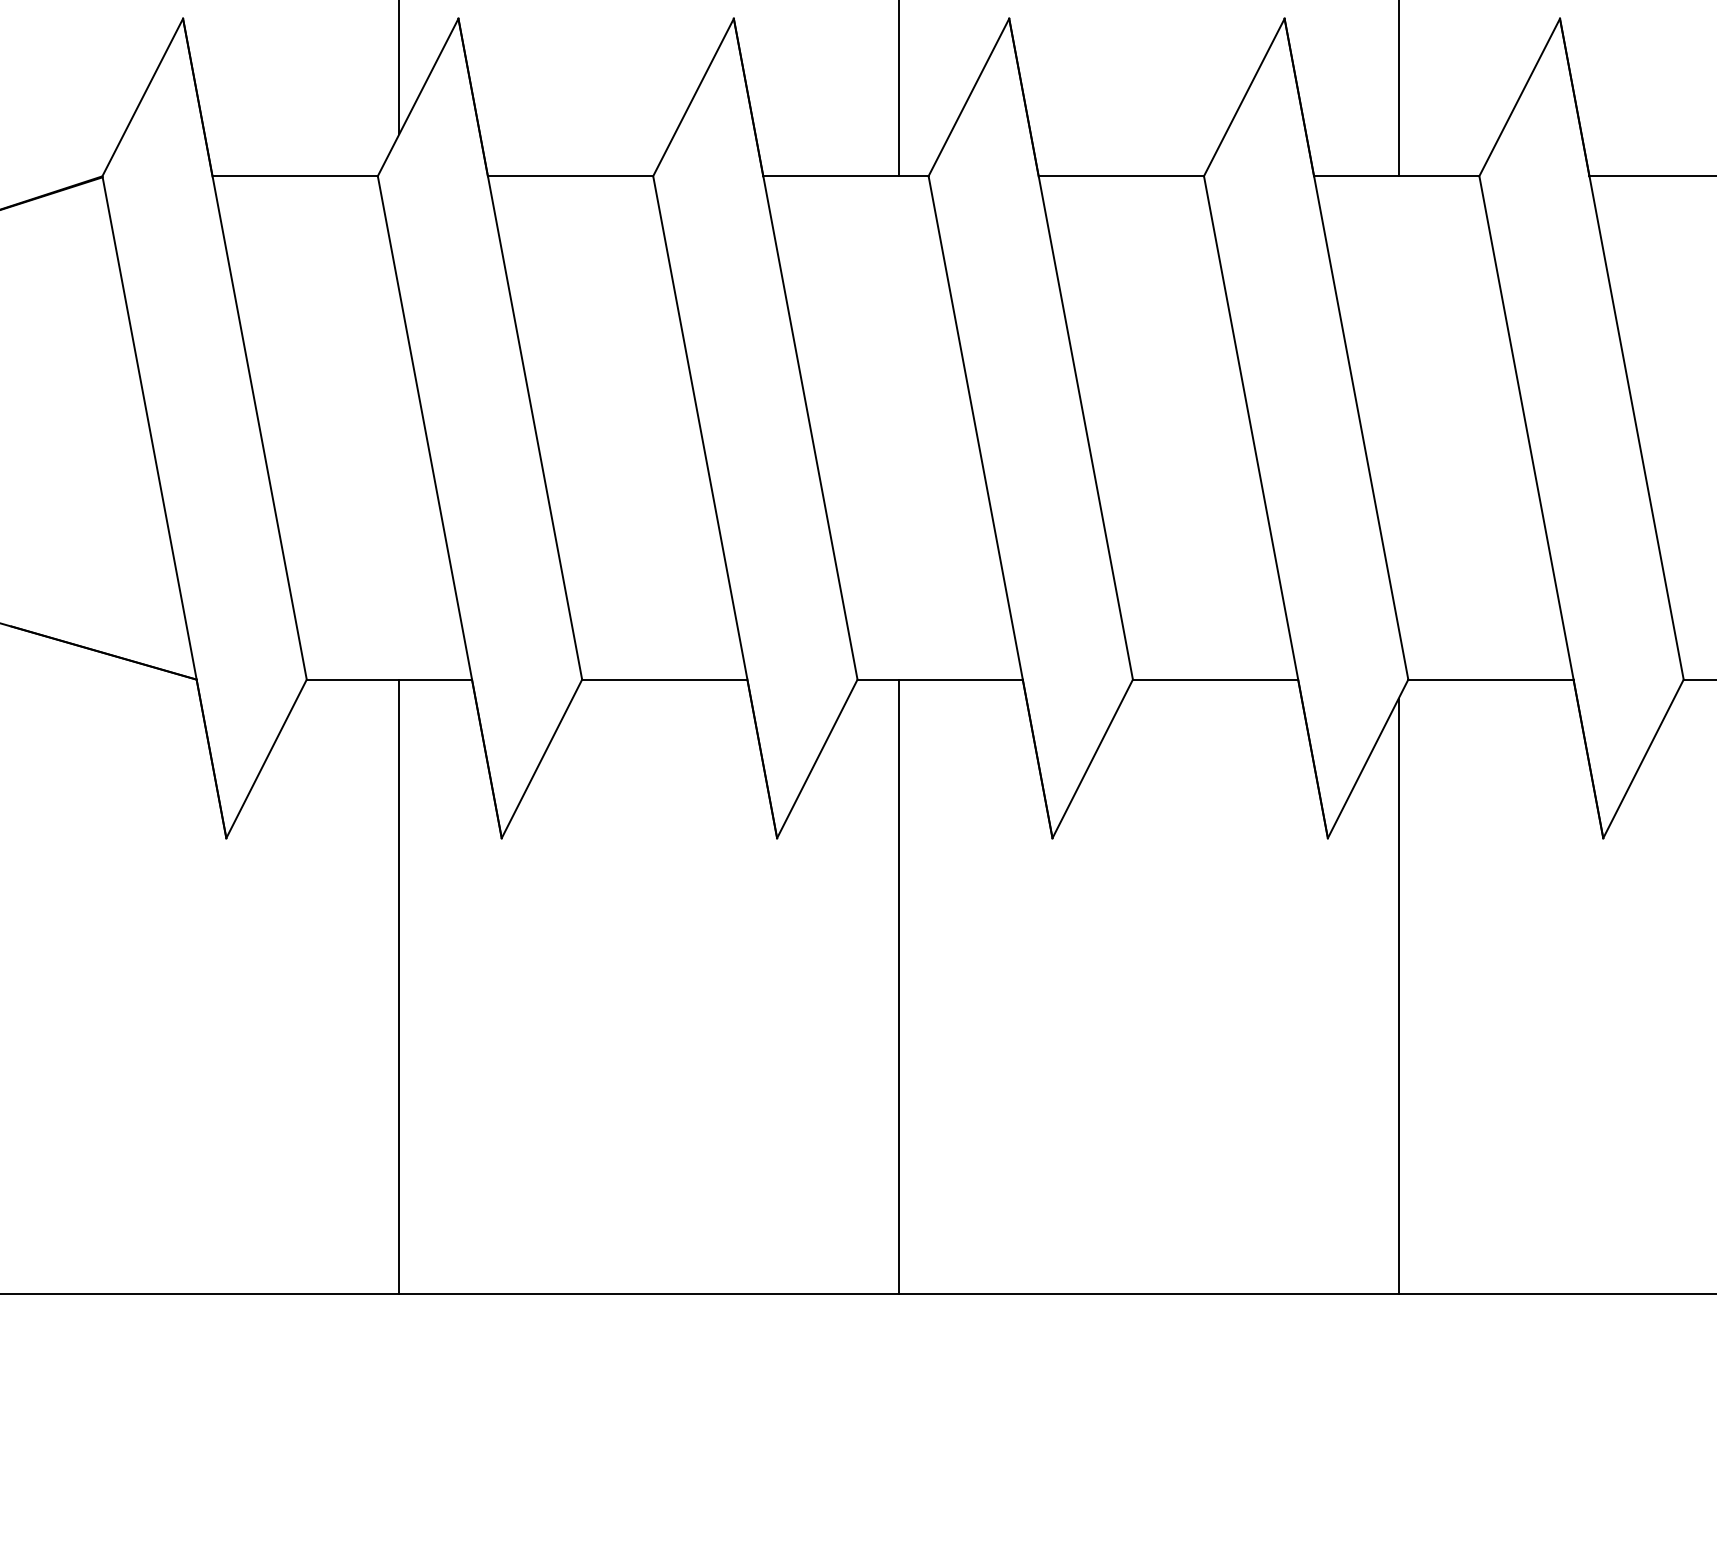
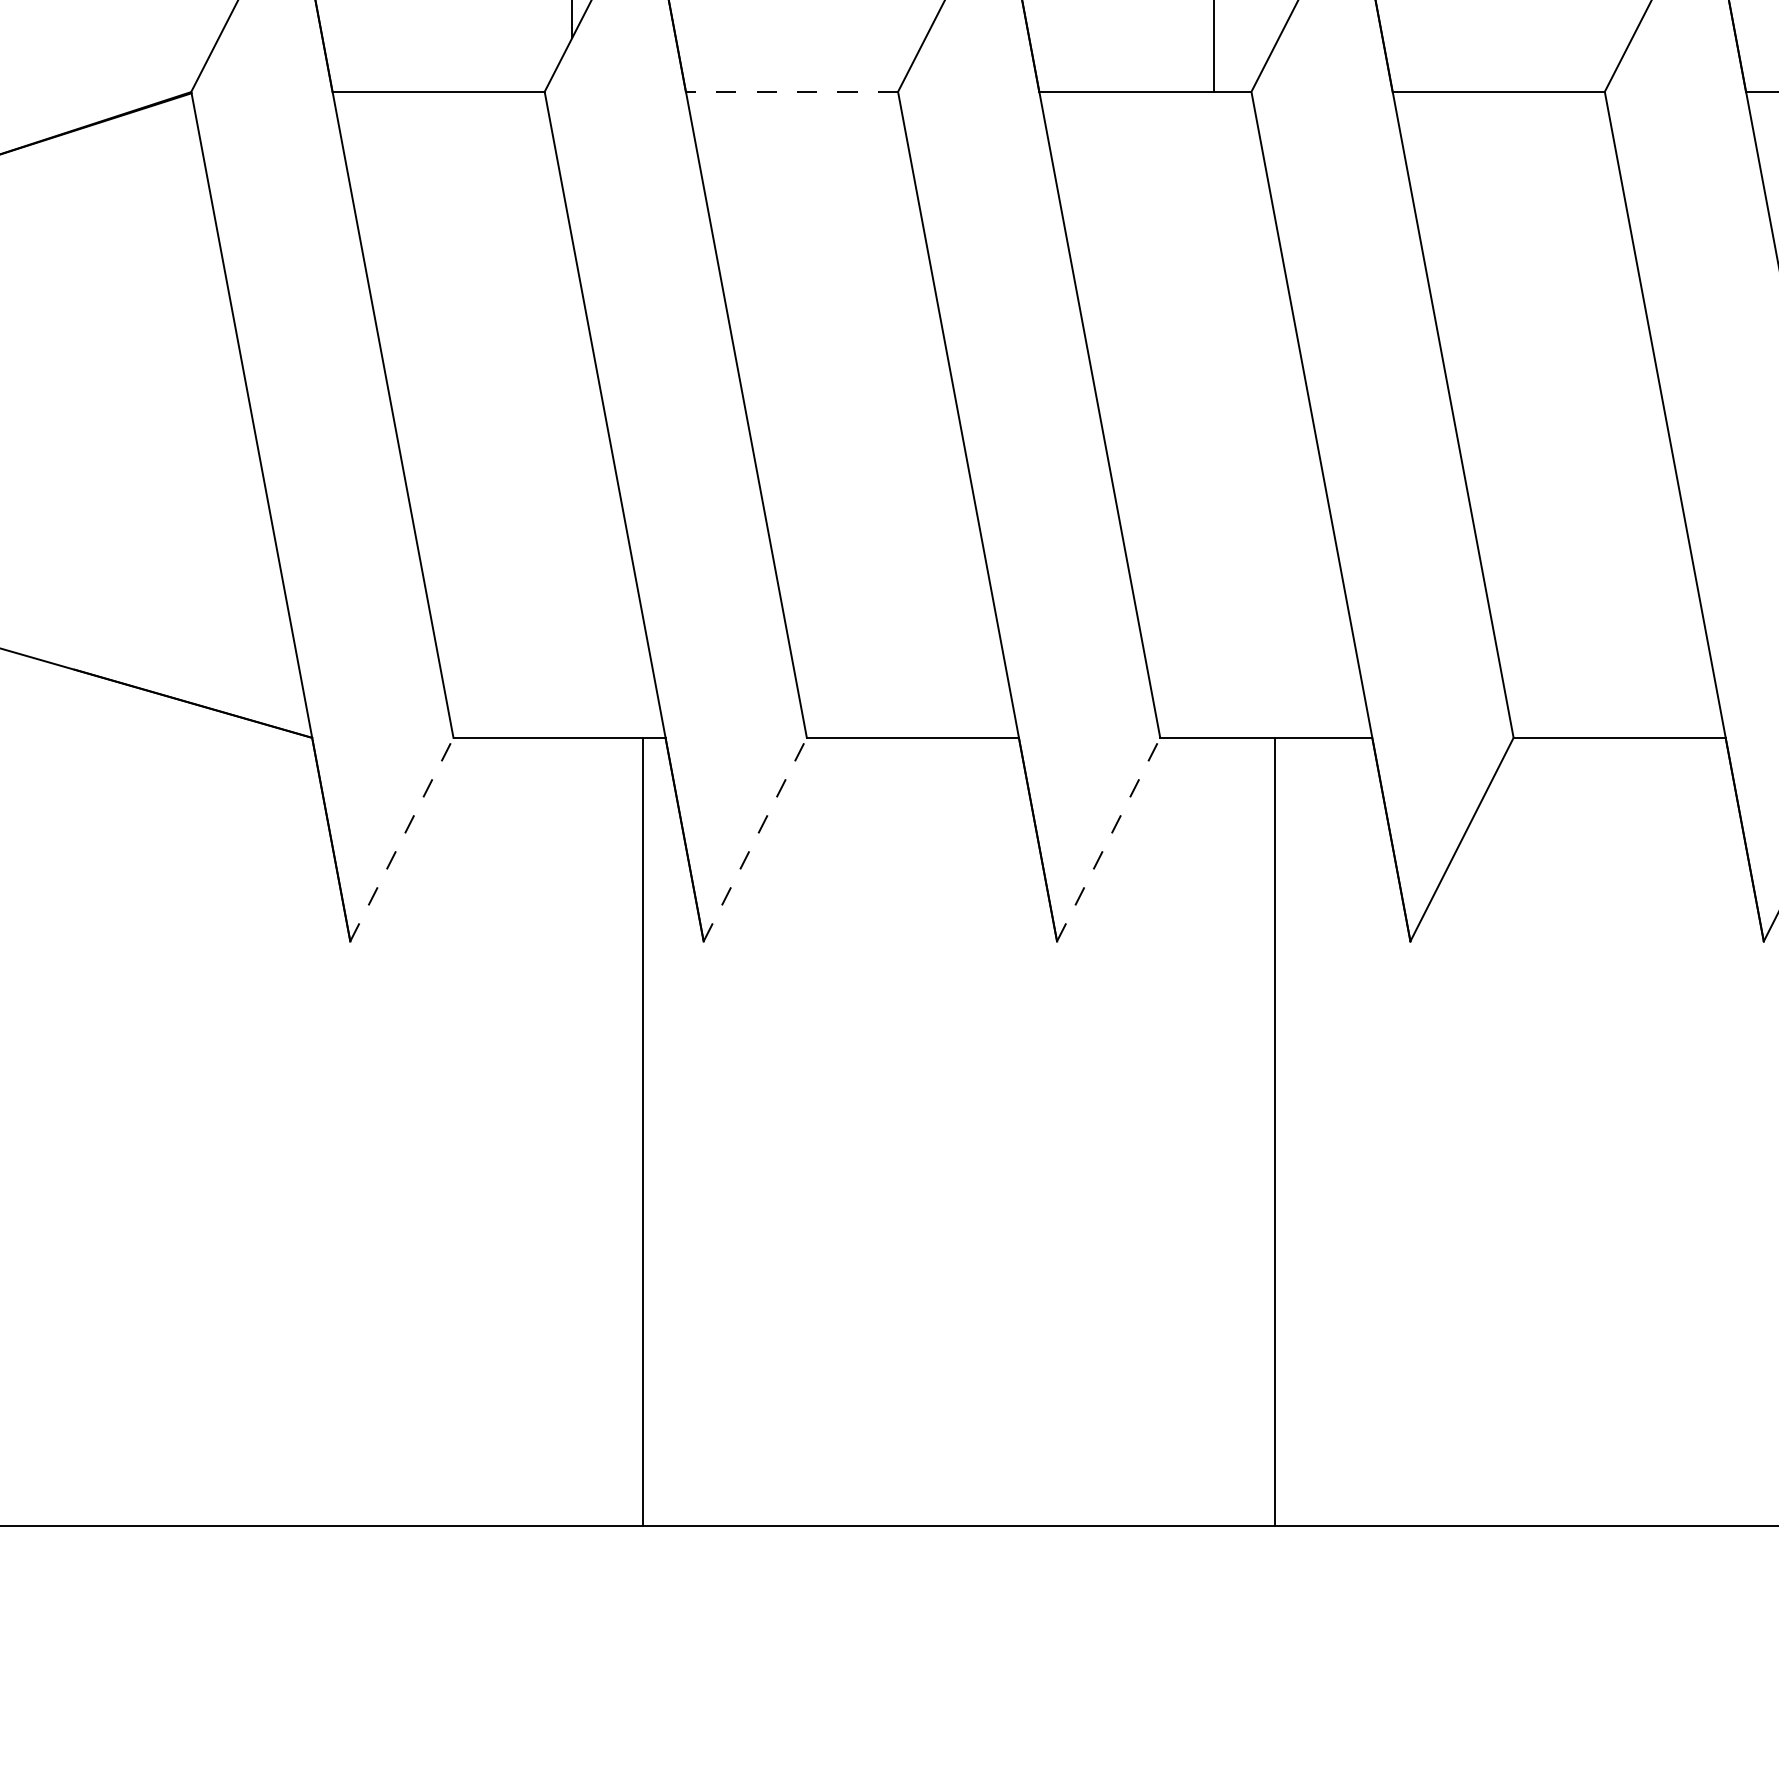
line: (570, 176) -> (791, 92), solid -> dashed
line: (266, 758) -> (401, 839), solid -> dashed
line: (541, 758) -> (754, 839), solid -> dashed
line: (817, 758) -> (1108, 839), solid -> dashed
line: (399, 986) -> (643, 1131), moved
line: (899, 986) -> (1275, 1131), moved

